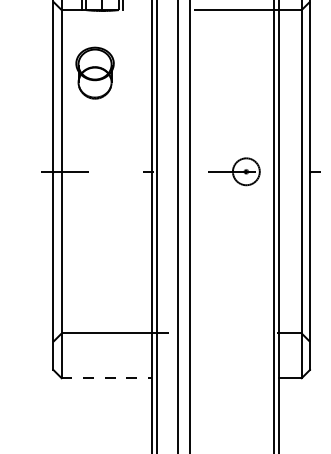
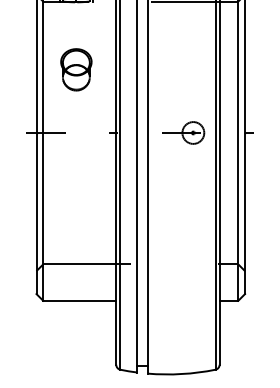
part: (95, 72) -> (76, 69), moved
line: (106, 377) -> (79, 300), dashed -> solid

